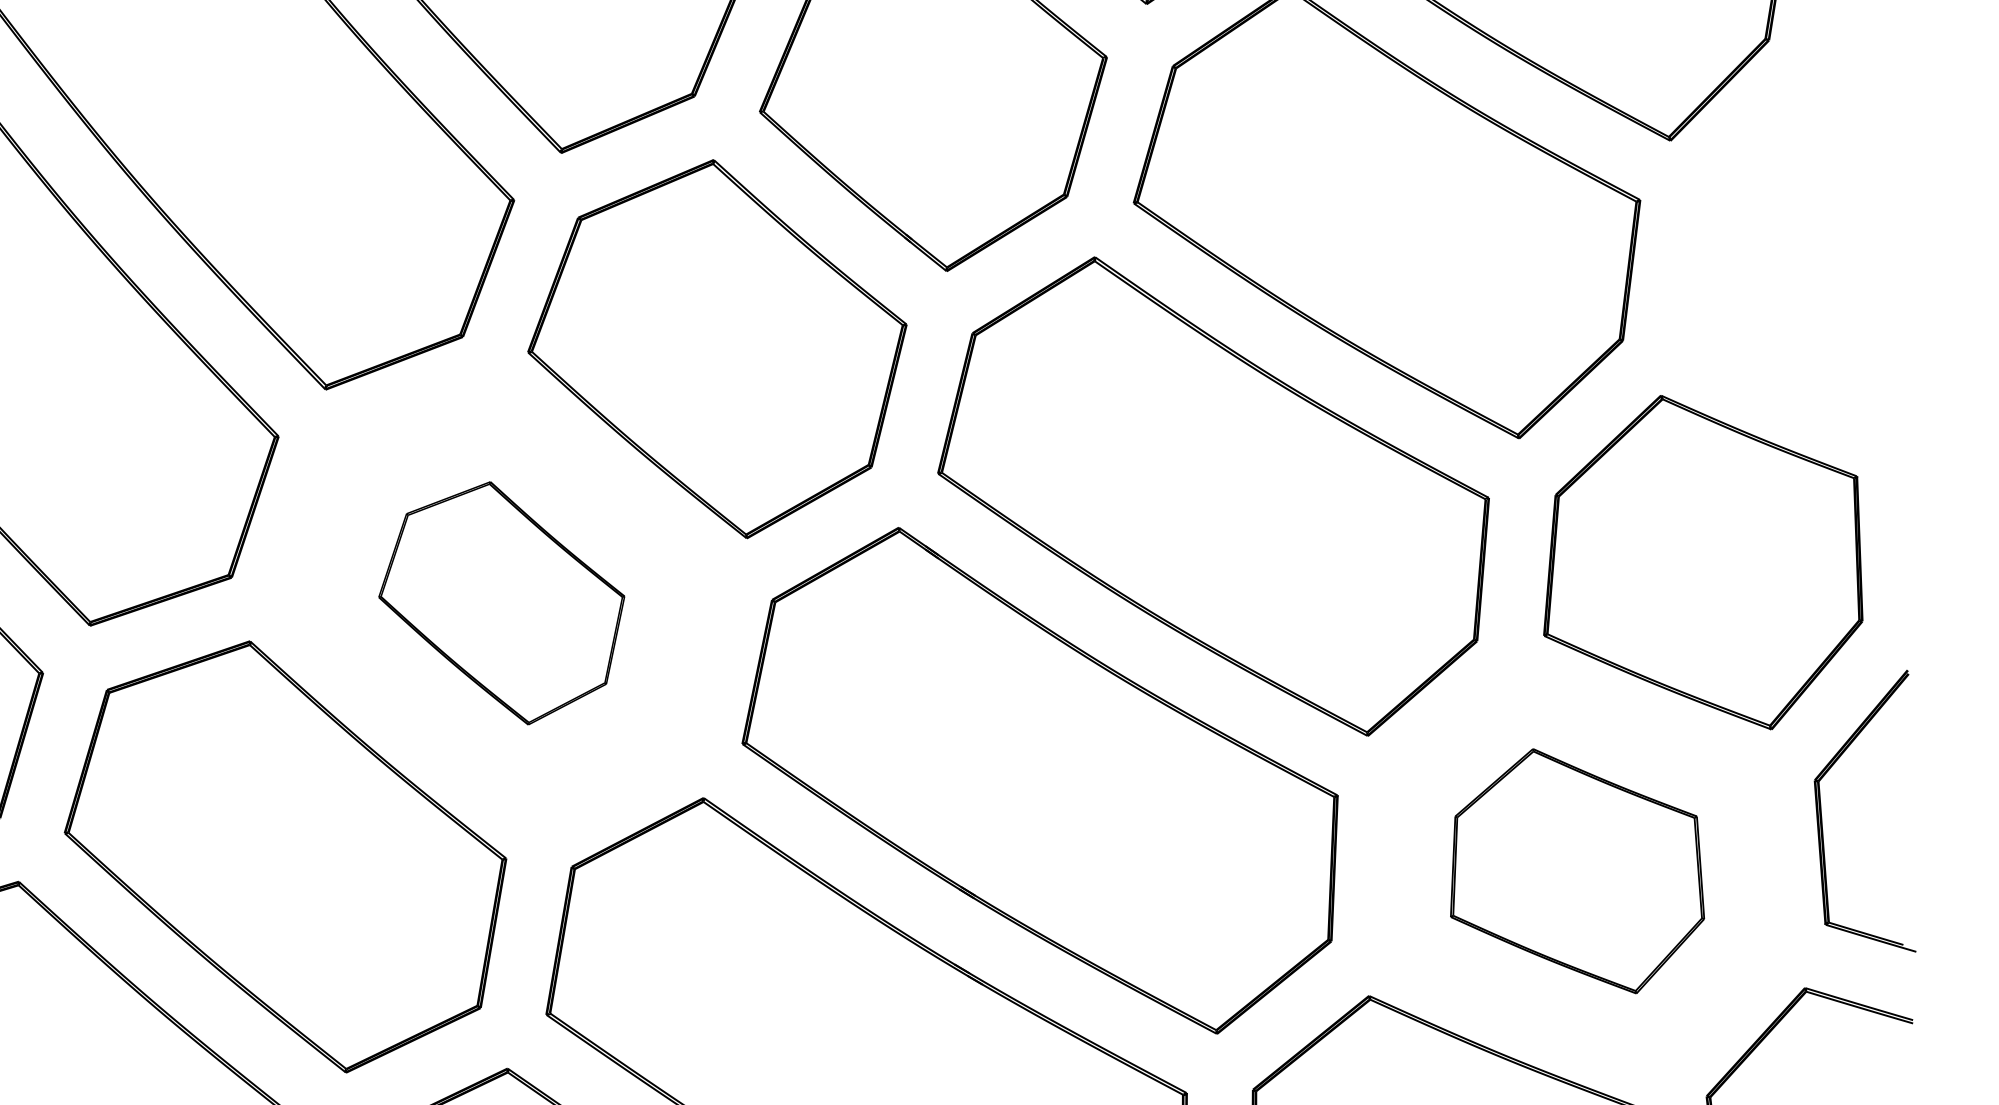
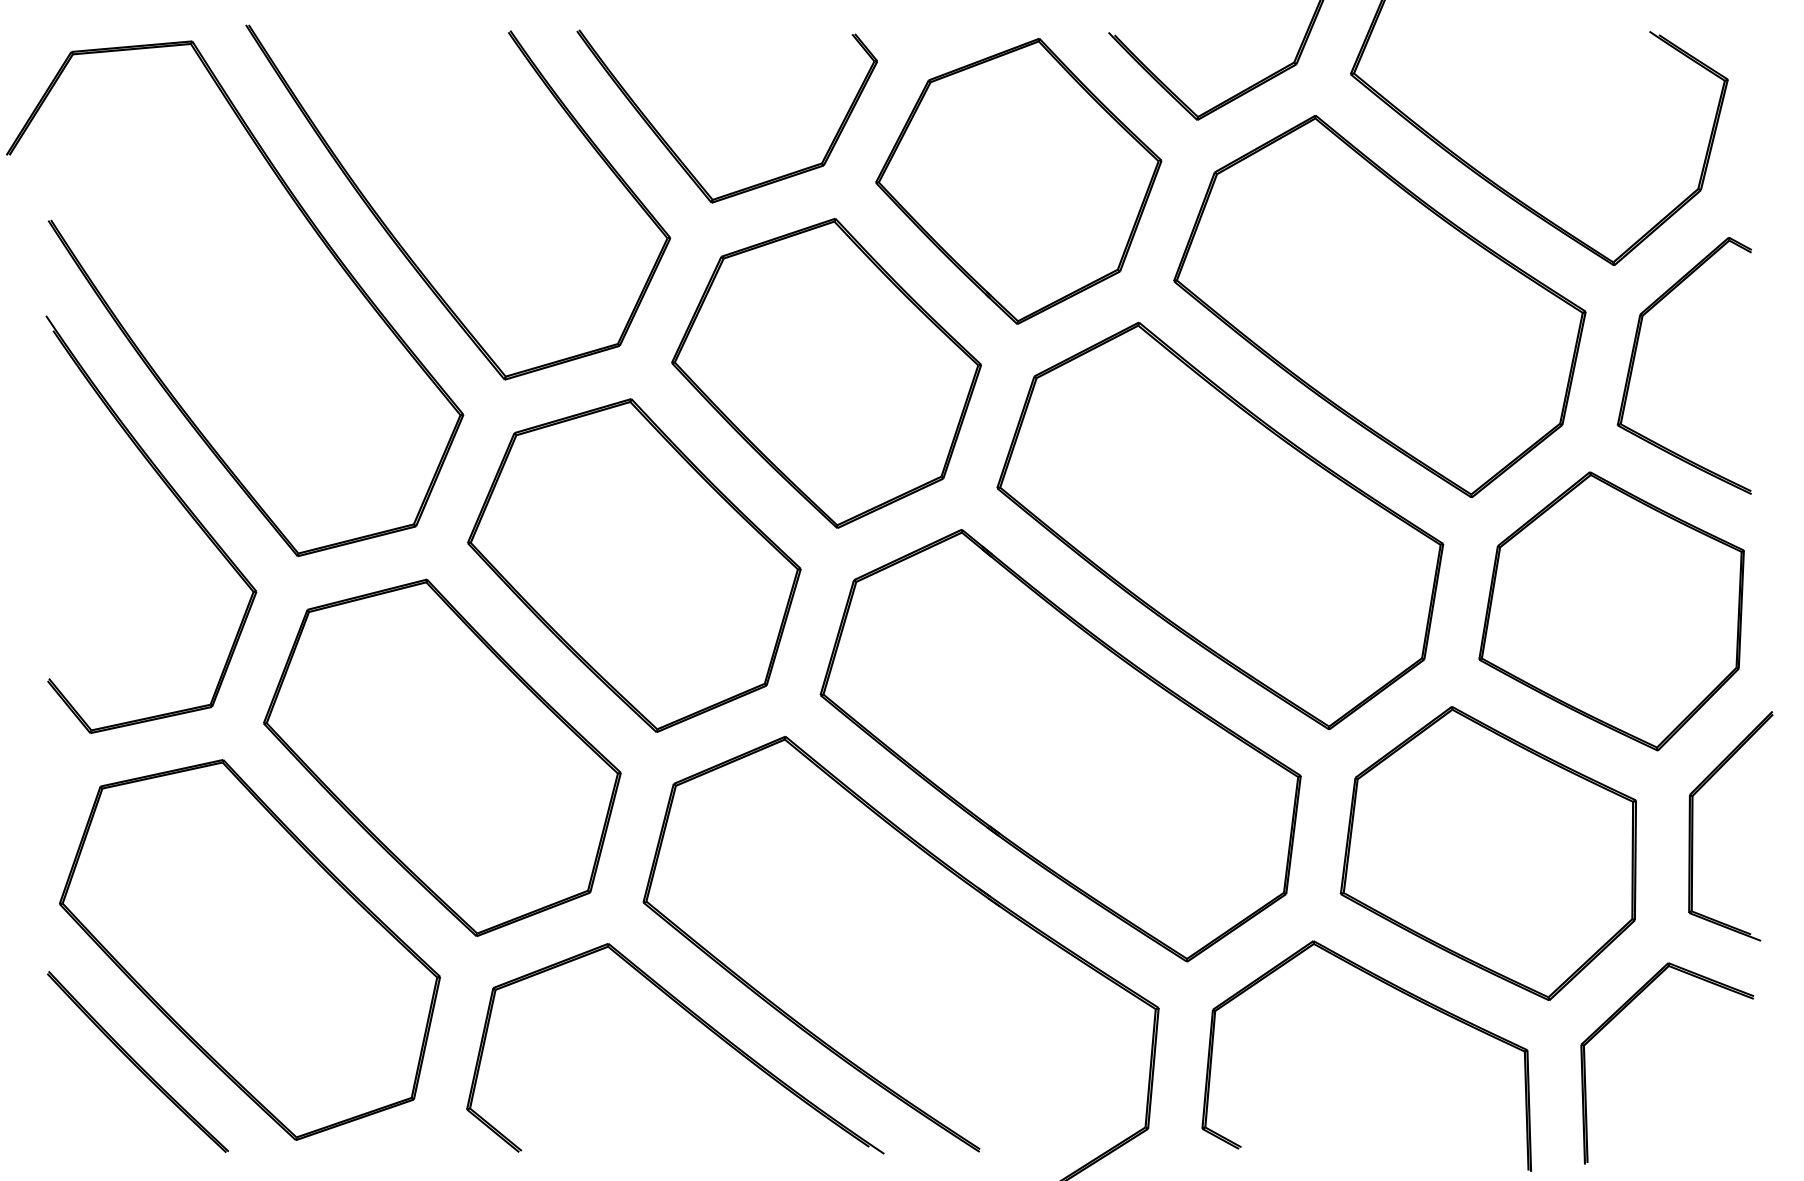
part: (1705, 251) -> (1635, 357), added
part: (502, 603) -> (634, 565), size x1.67
part: (1573, 871) -> (1487, 853), size x1.43

